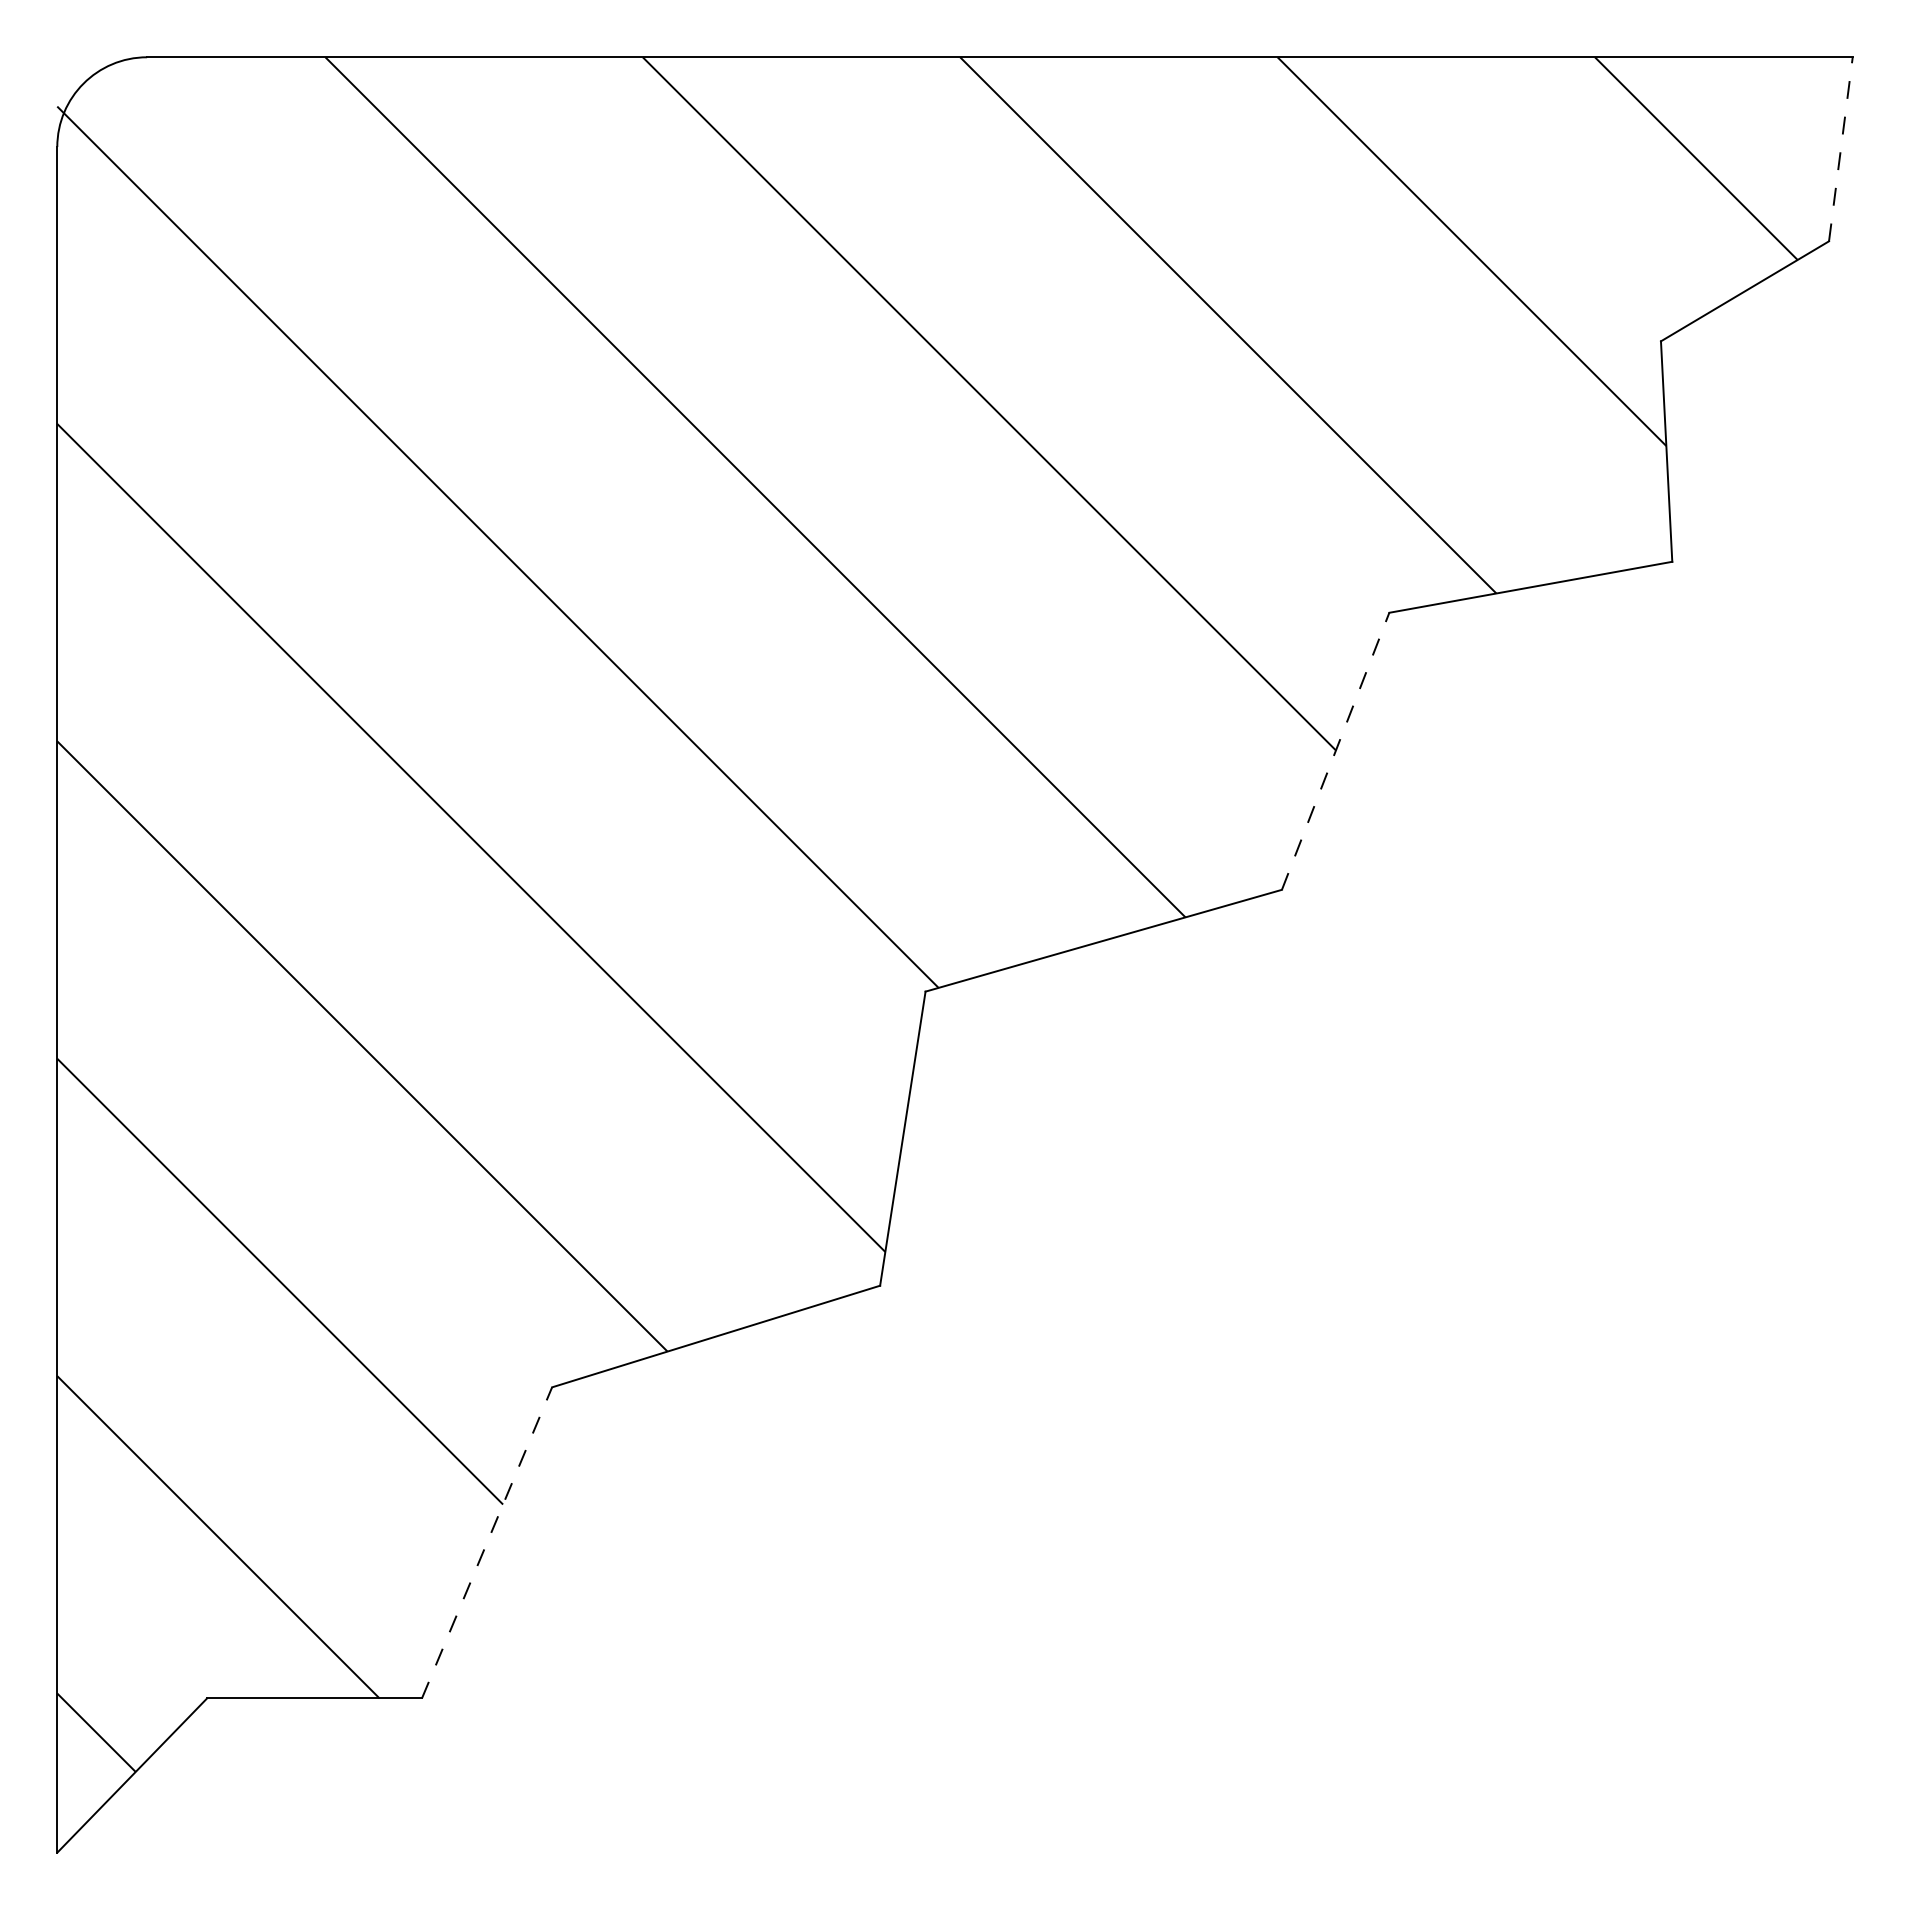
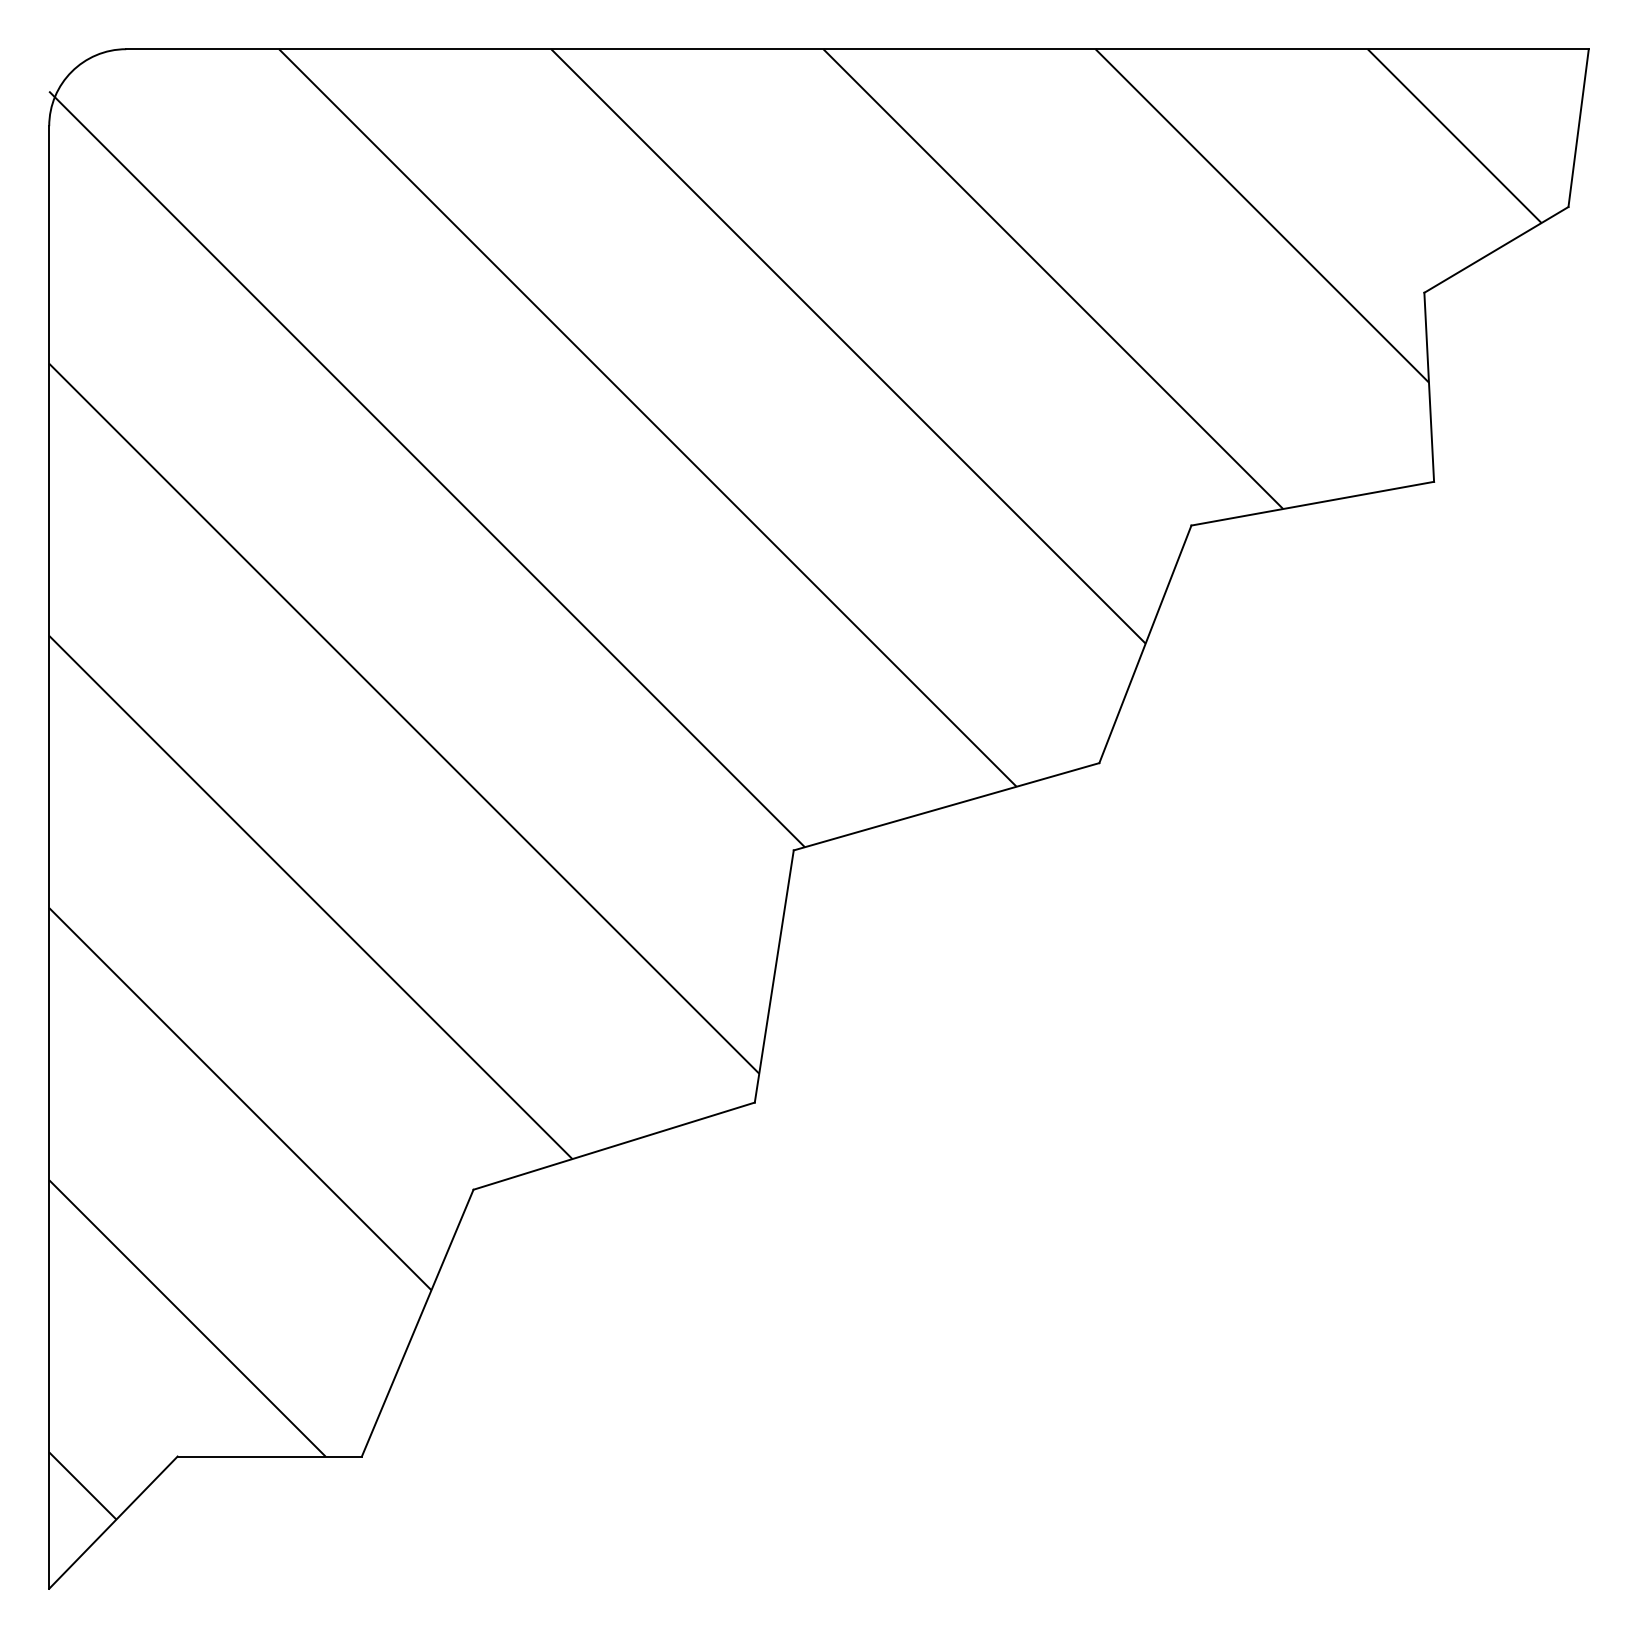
line: (1840, 149) -> (1578, 128), dashed -> solid
line: (1335, 751) -> (1145, 644), dashed -> solid
line: (487, 1542) -> (418, 1322), dashed -> solid

